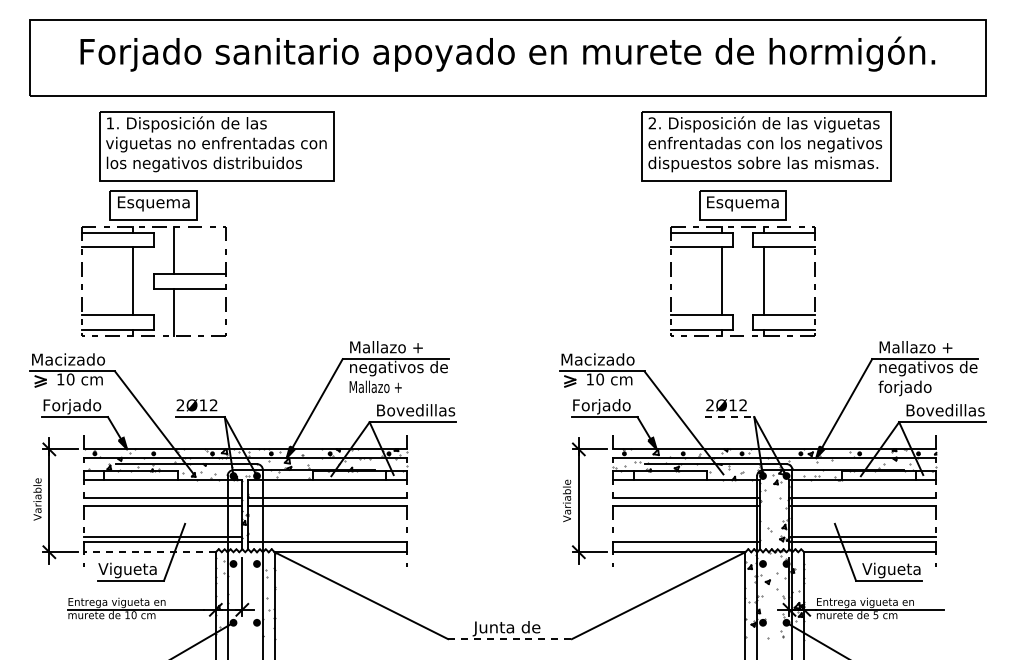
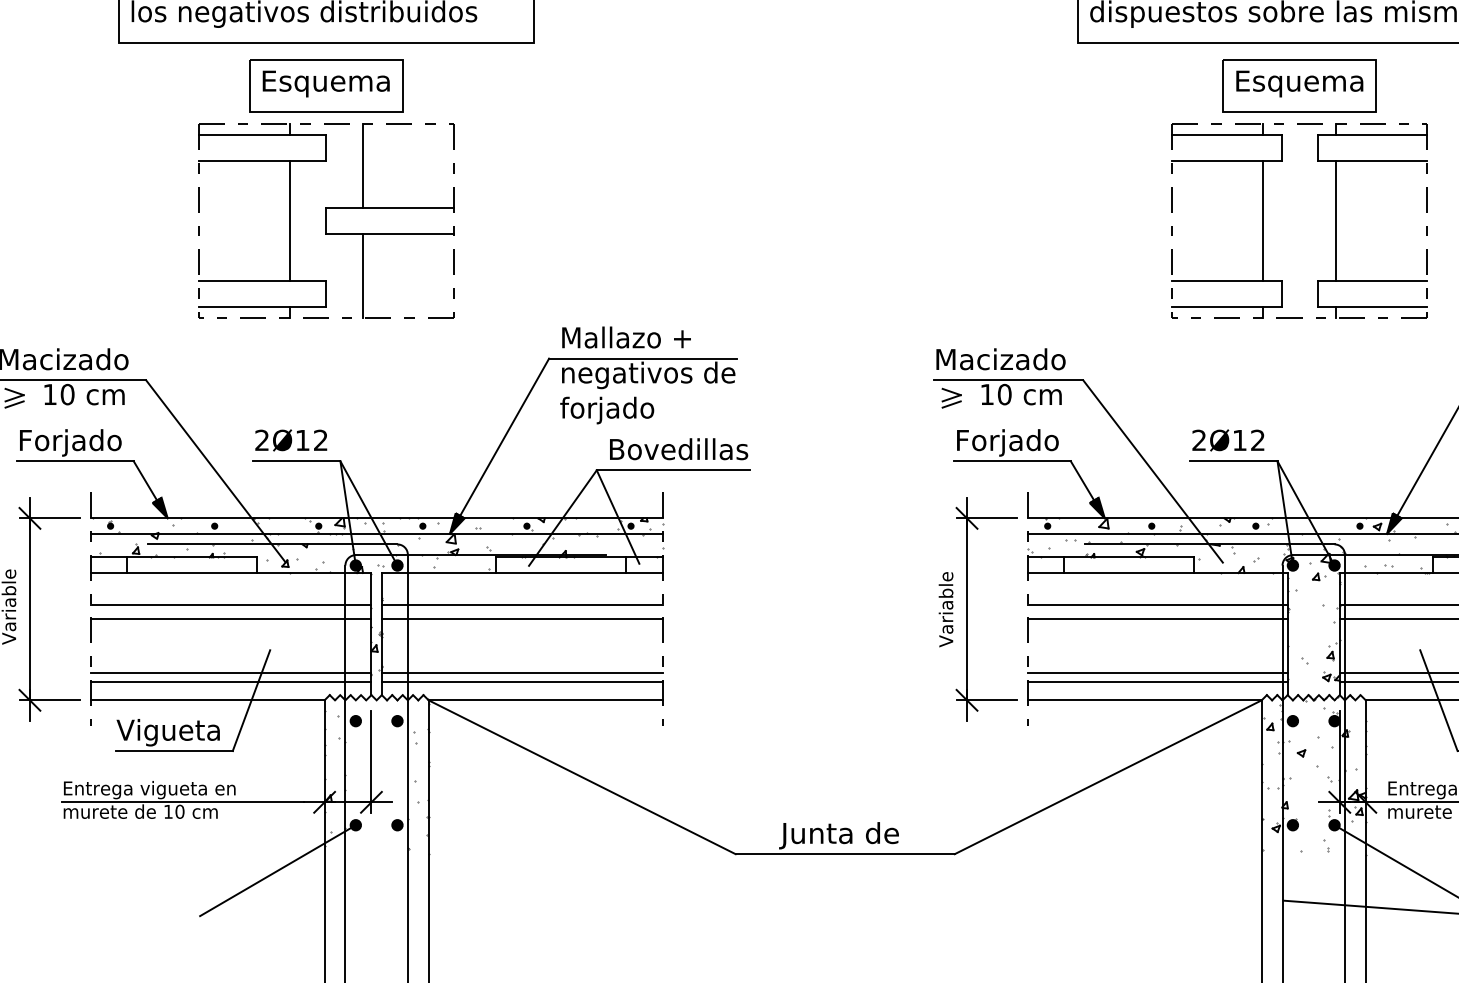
part: (733, 247) -> (1283, 161), moved
part: (153, 273) -> (325, 207), moved
text: (375, 388) -> (607, 410), Mallazo + -> forjado
line: (729, 417) -> (1233, 461), dashed -> solid
line: (327, 536) -> (522, 672), added
line: (686, 536) -> (1157, 672), added
line: (149, 552) -> (207, 700), dashed -> solid
line: (510, 639) -> (846, 854), dashed -> solid

